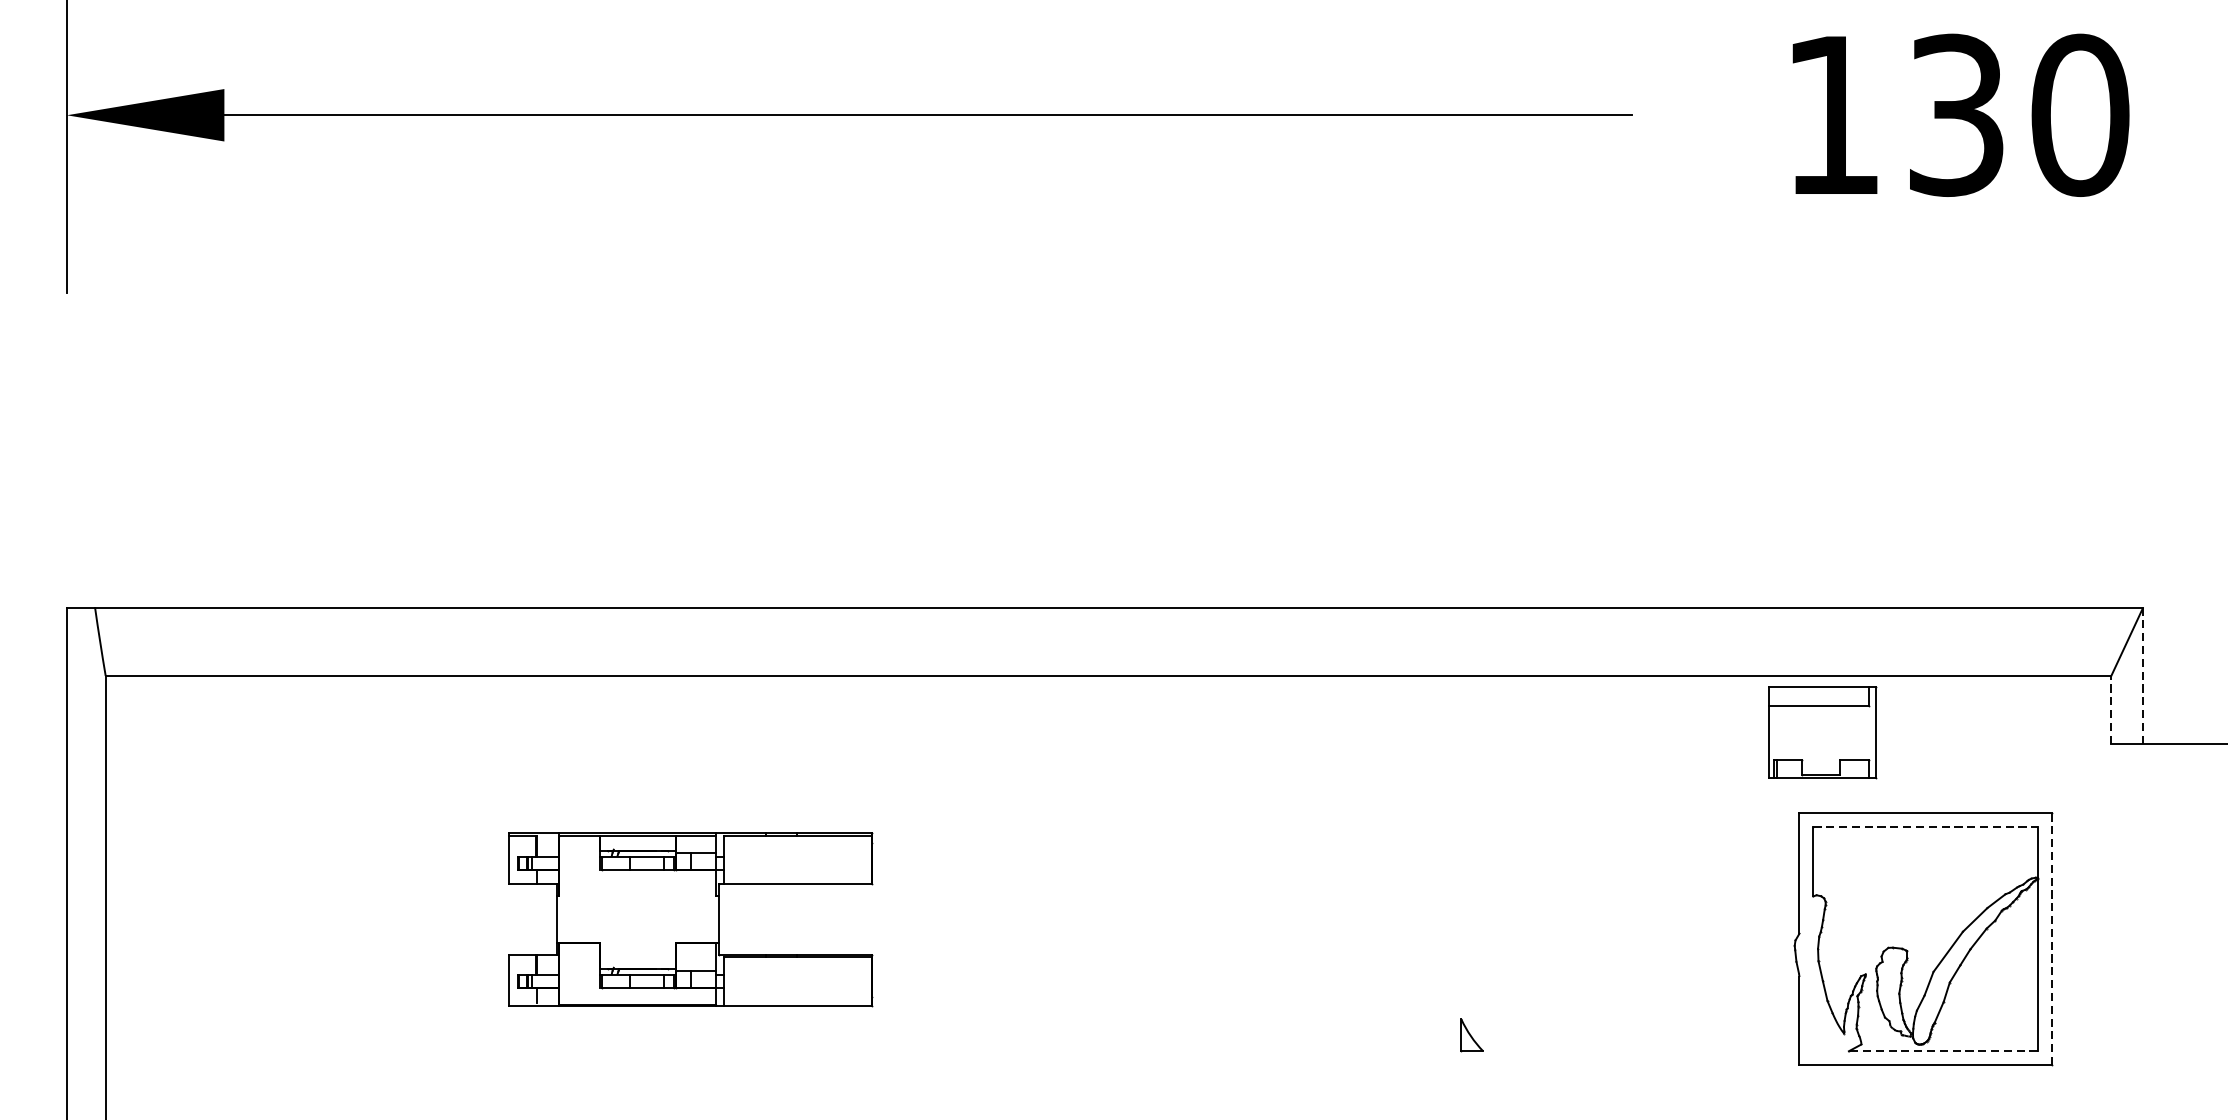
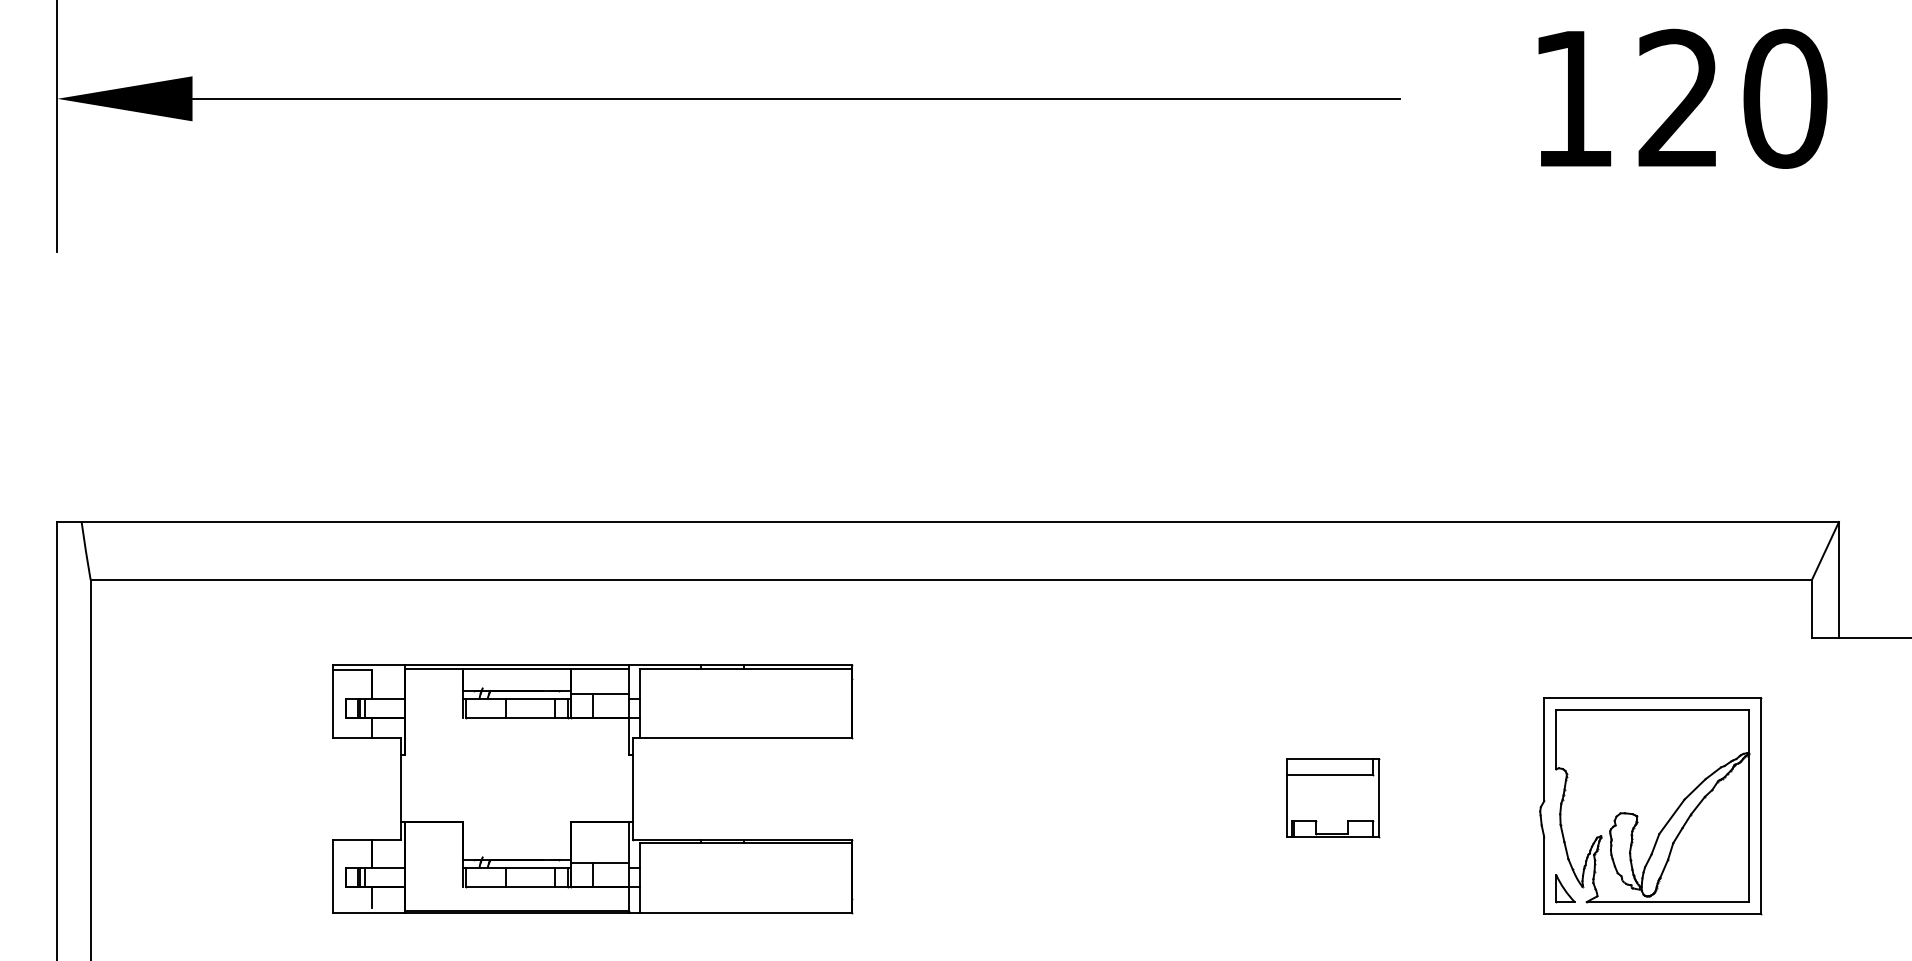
text: (1955, 114) -> (1678, 98), 130 -> 120
line: (2142, 675) -> (1838, 579), dashed -> solid
line: (2110, 709) -> (1811, 608), dashed -> solid
part: (1823, 733) -> (1333, 798), moved
line: (1925, 826) -> (1652, 709), dashed -> solid
part: (690, 920) -> (592, 789), size x1.67
line: (2051, 938) -> (1760, 805), dashed -> solid
part: (1472, 1035) -> (1565, 888), moved
line: (1943, 1051) -> (1667, 902), dashed -> solid

